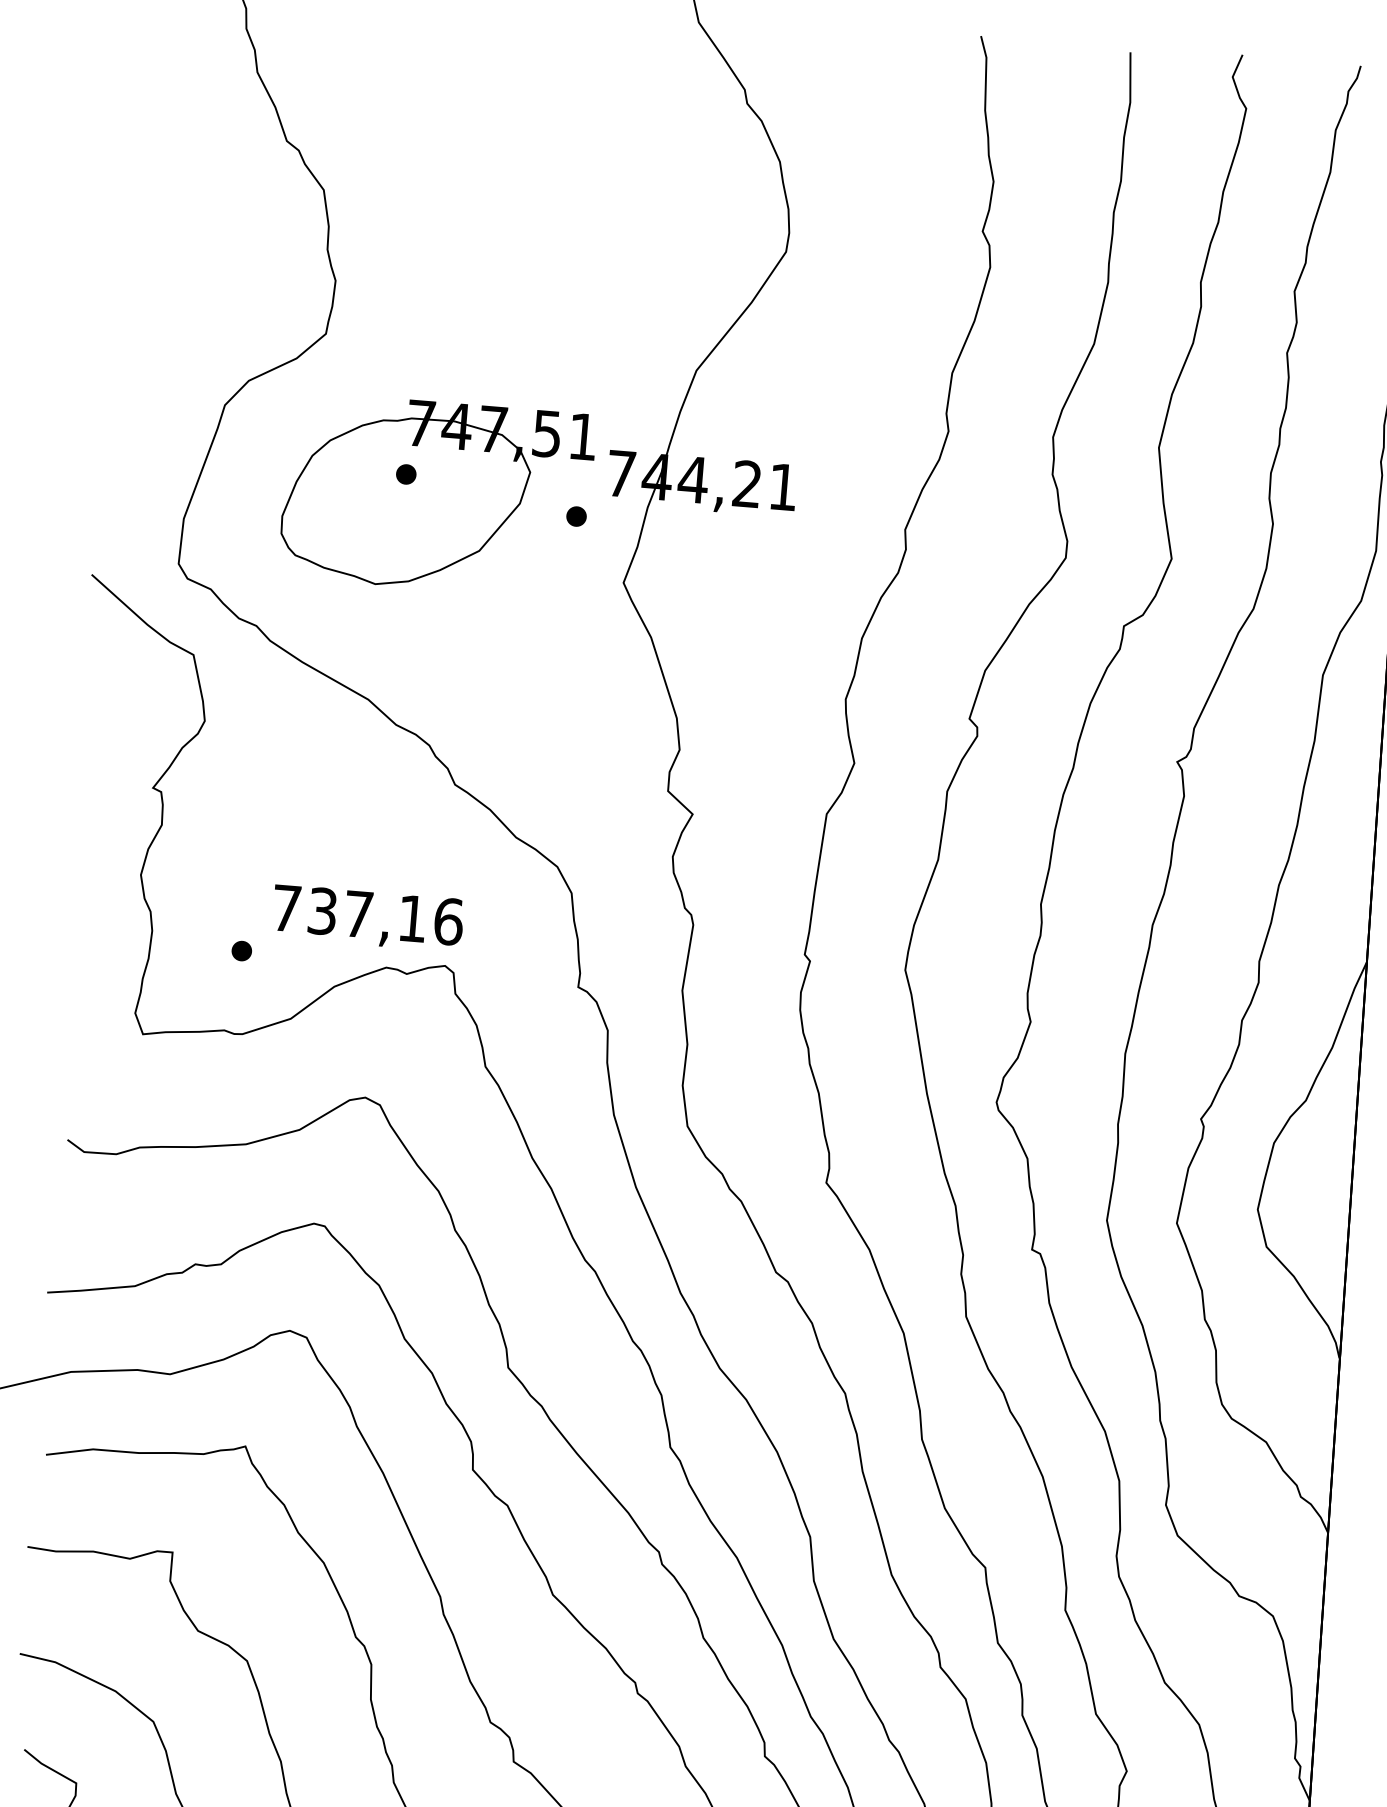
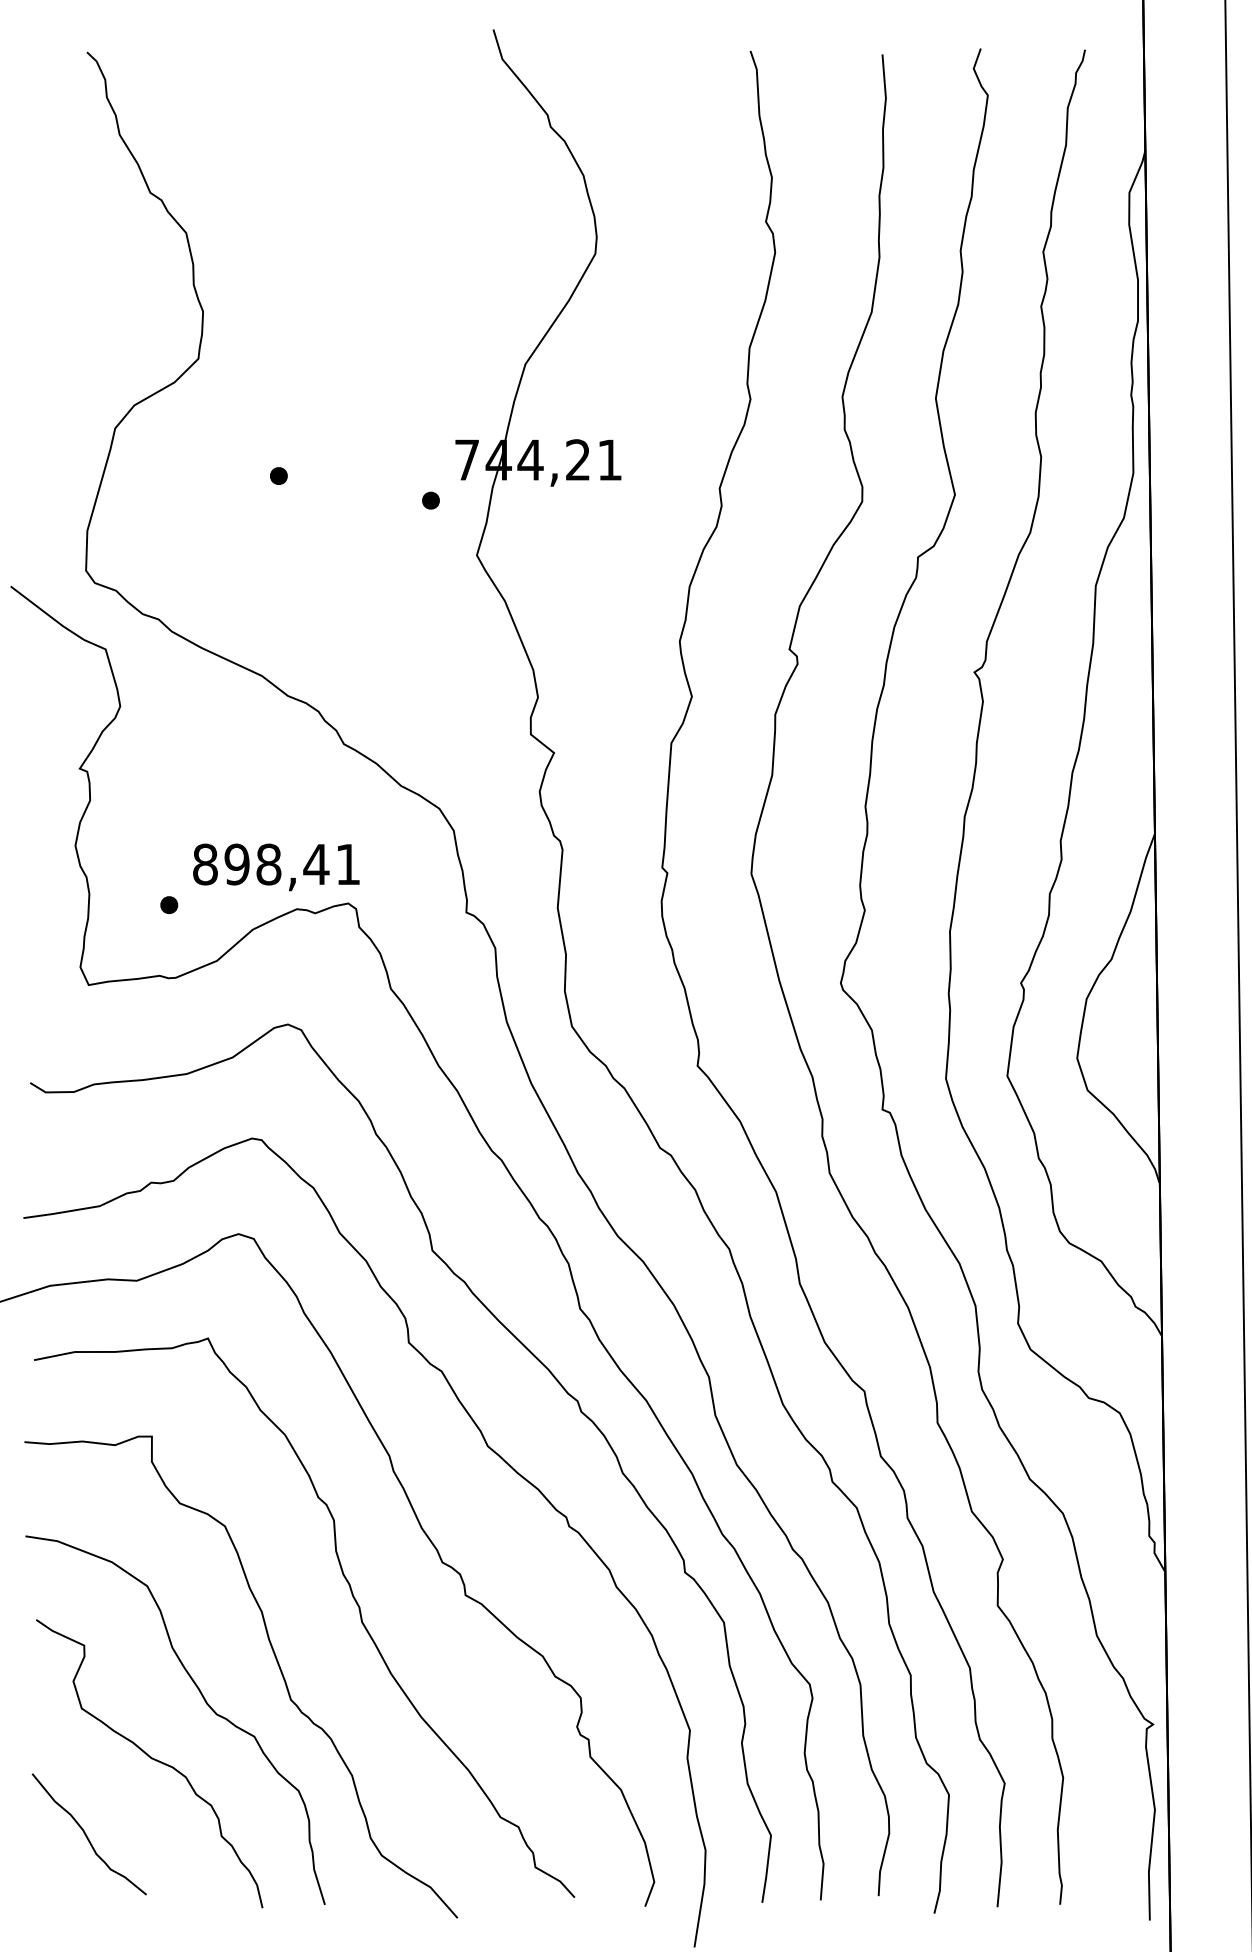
part: (437, 495) -> (307, 492), removed
text: (367, 914) -> (276, 864), 737,16 -> 898,41

